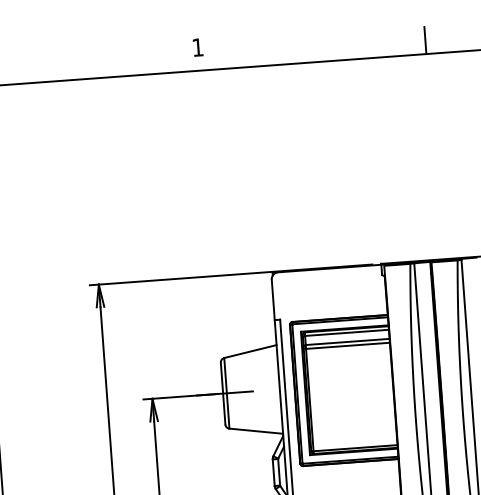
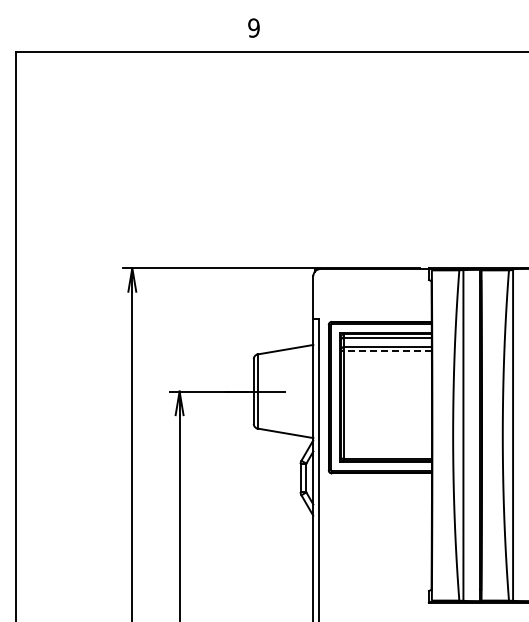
line: (425, 40) -> (492, 38), removed
text: (197, 47) -> (253, 27), 1 -> 9
line: (347, 346) -> (387, 351), solid -> dashed

